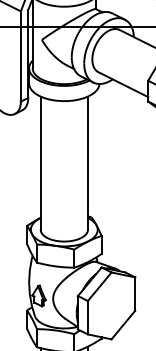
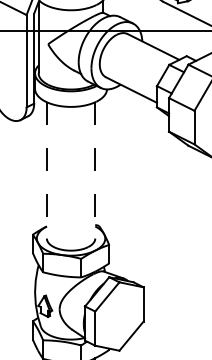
line: (40, 163) -> (46, 170), solid -> dashed
line: (88, 163) -> (95, 170), solid -> dashed

